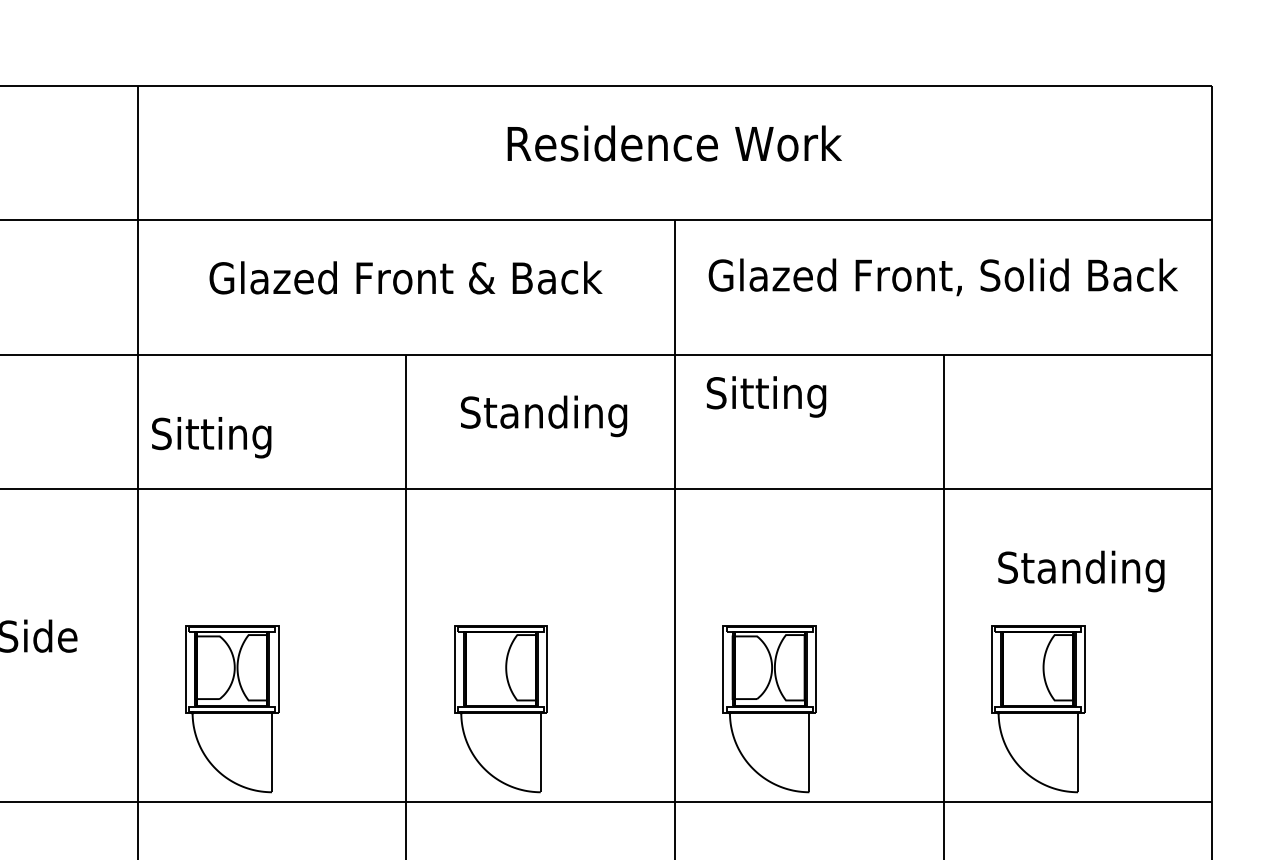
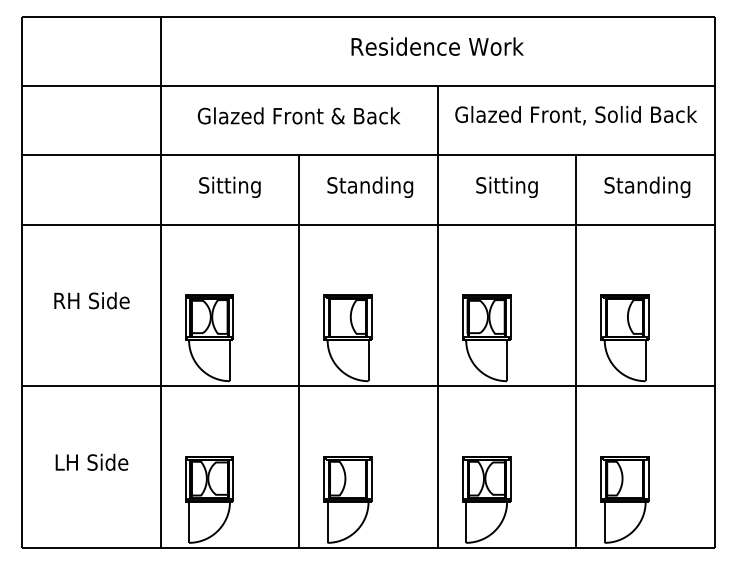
text: (765, 395) -> (506, 186), moved
text: (210, 436) -> (229, 186), moved
text: (1081, 569) -> (647, 186), moved

